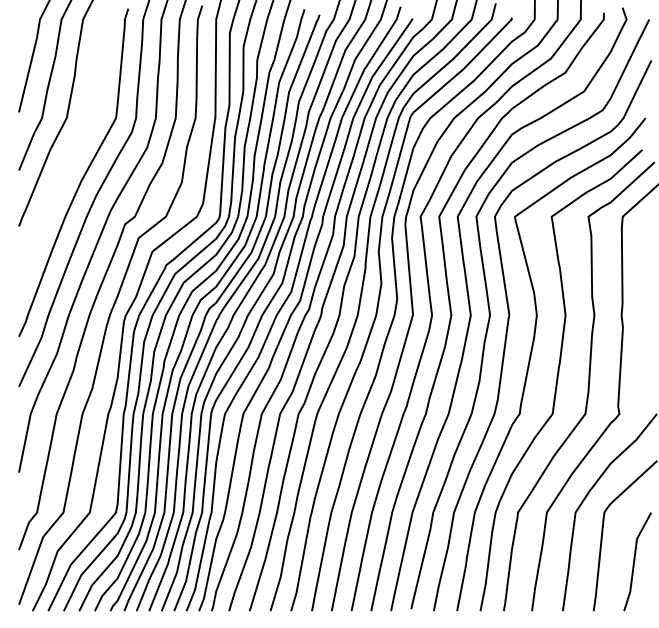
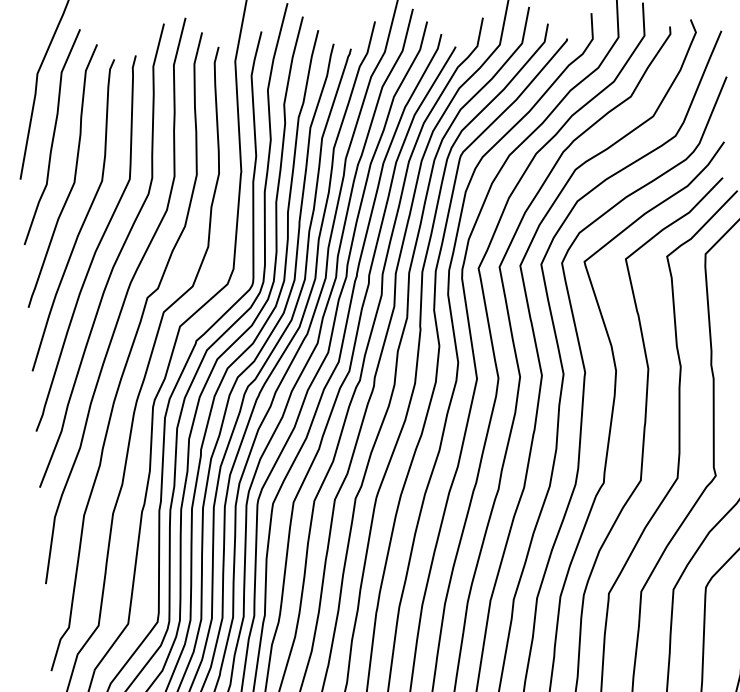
curve: (73, 150) -> (84, 218), added

